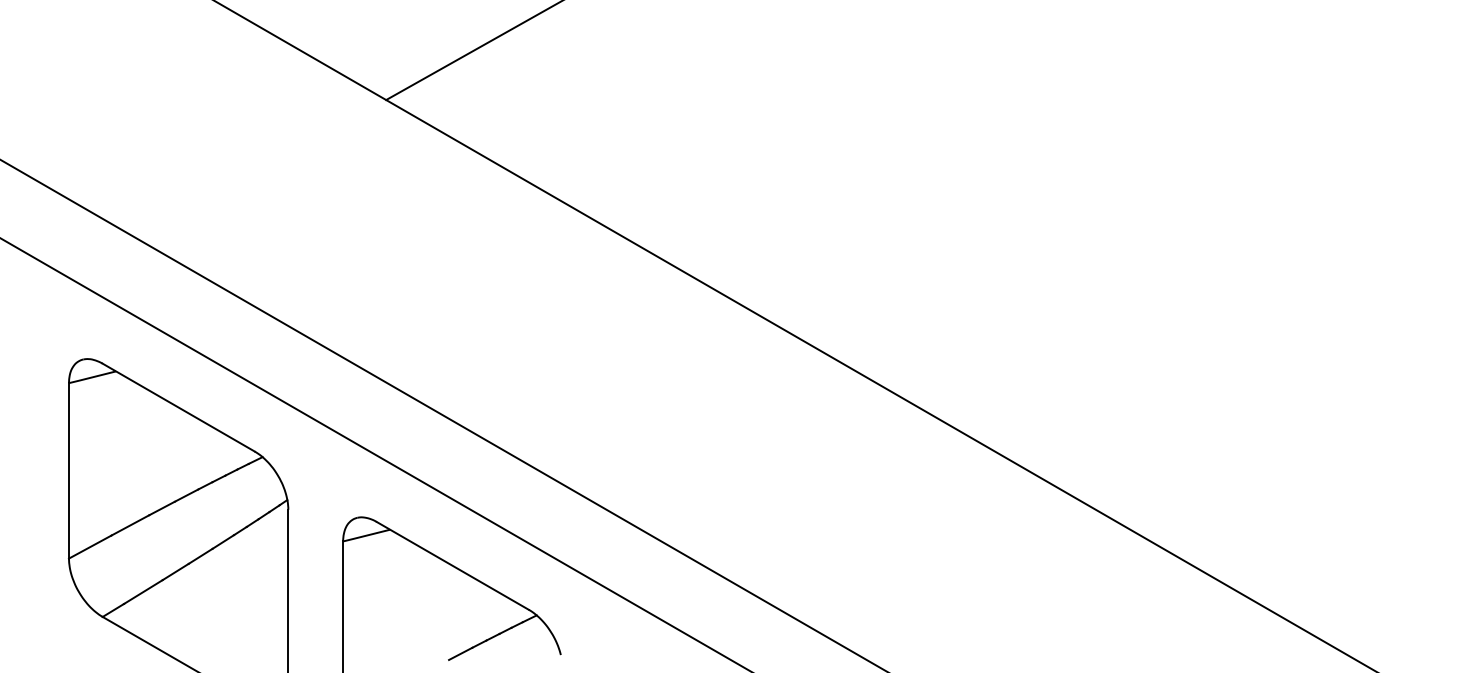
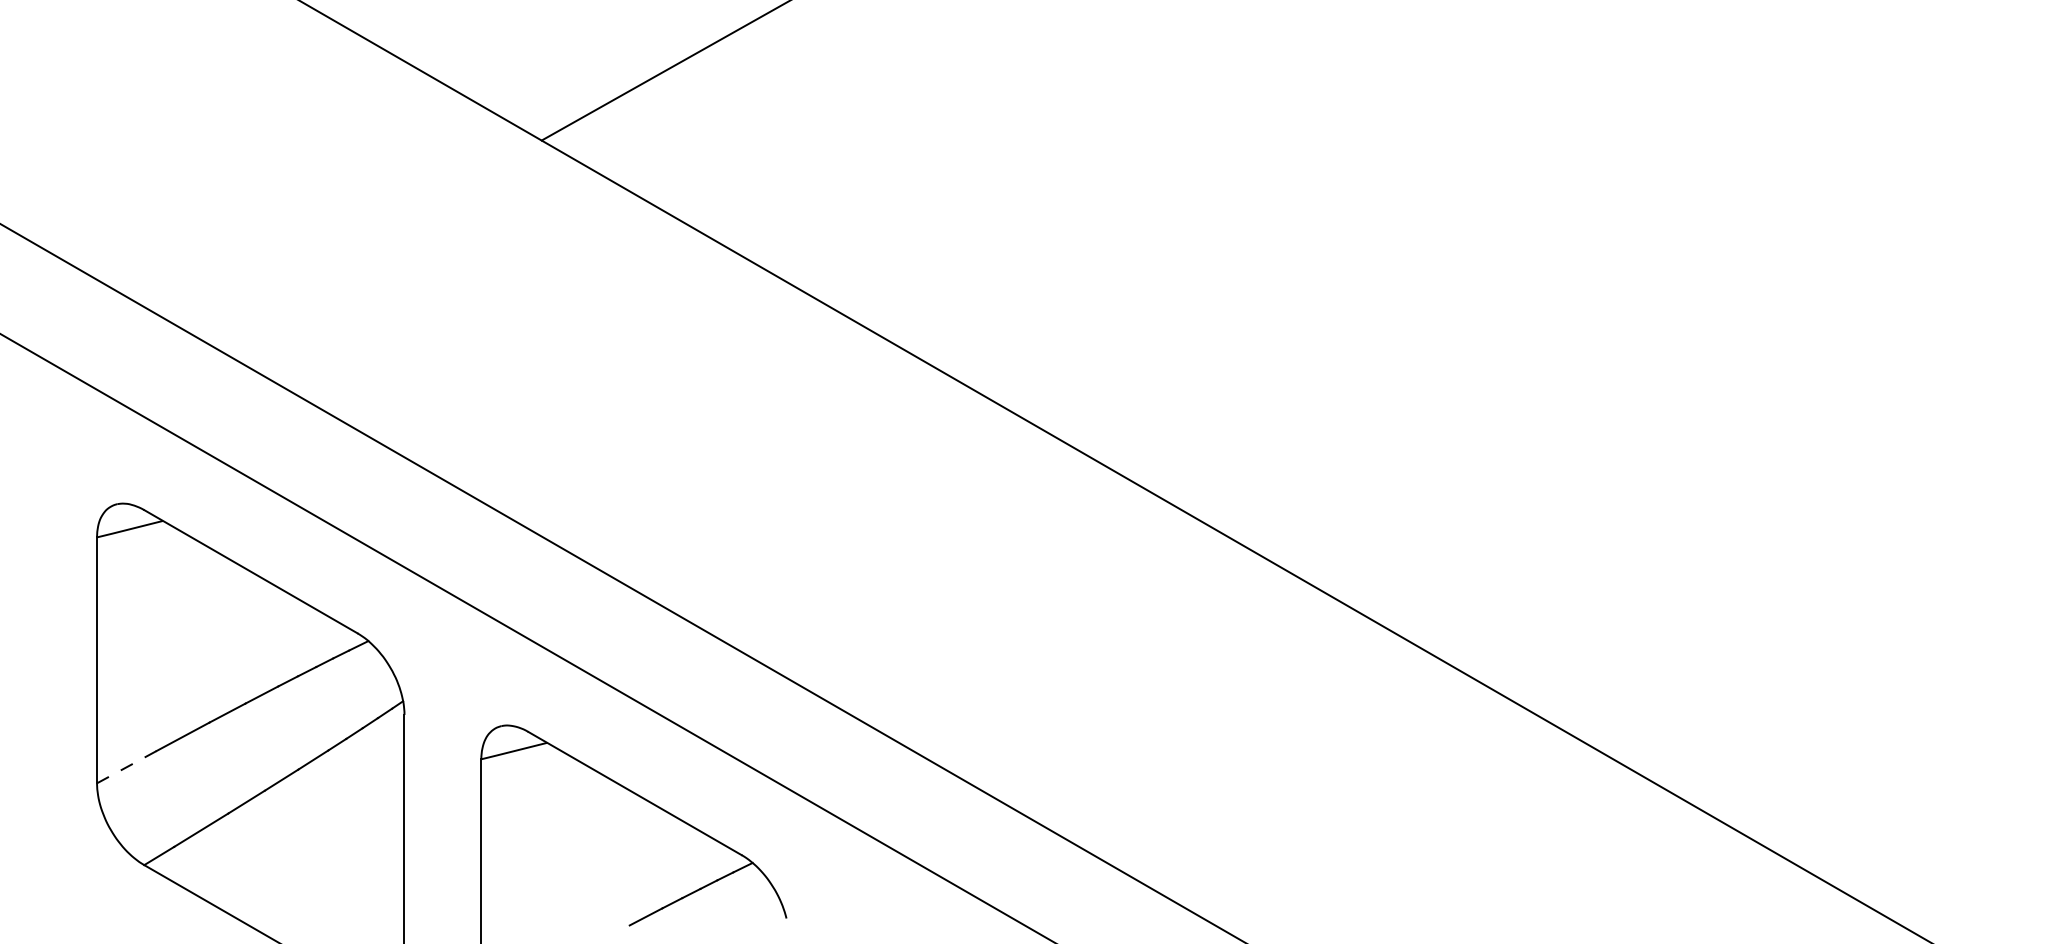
line: (90, 547) -> (126, 767), solid -> dashed

